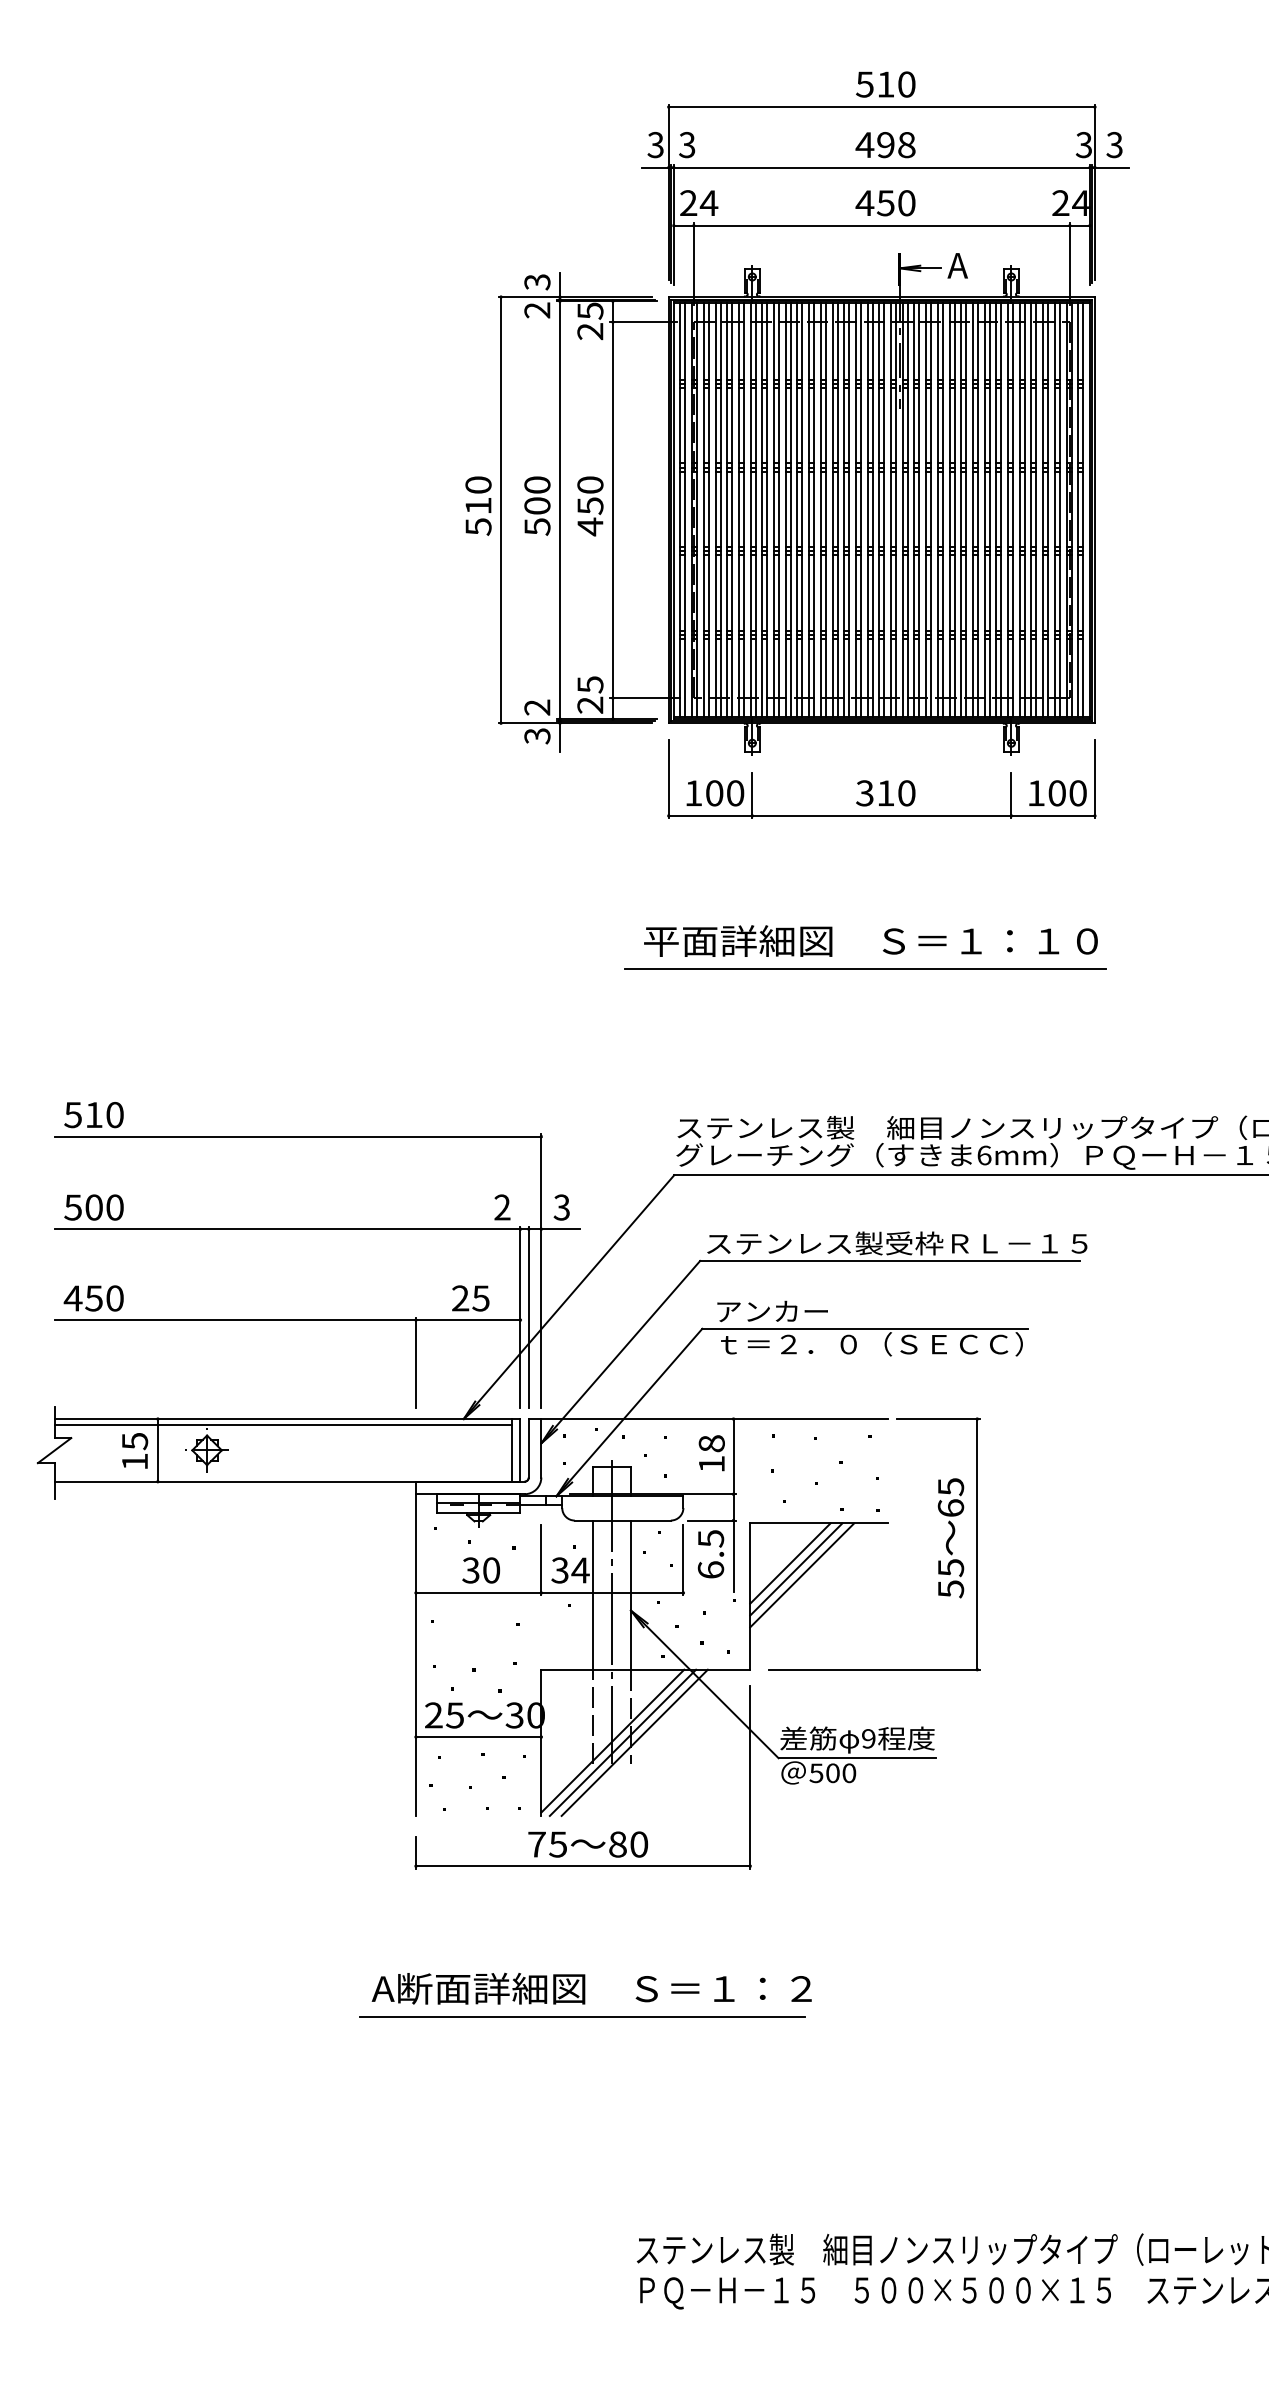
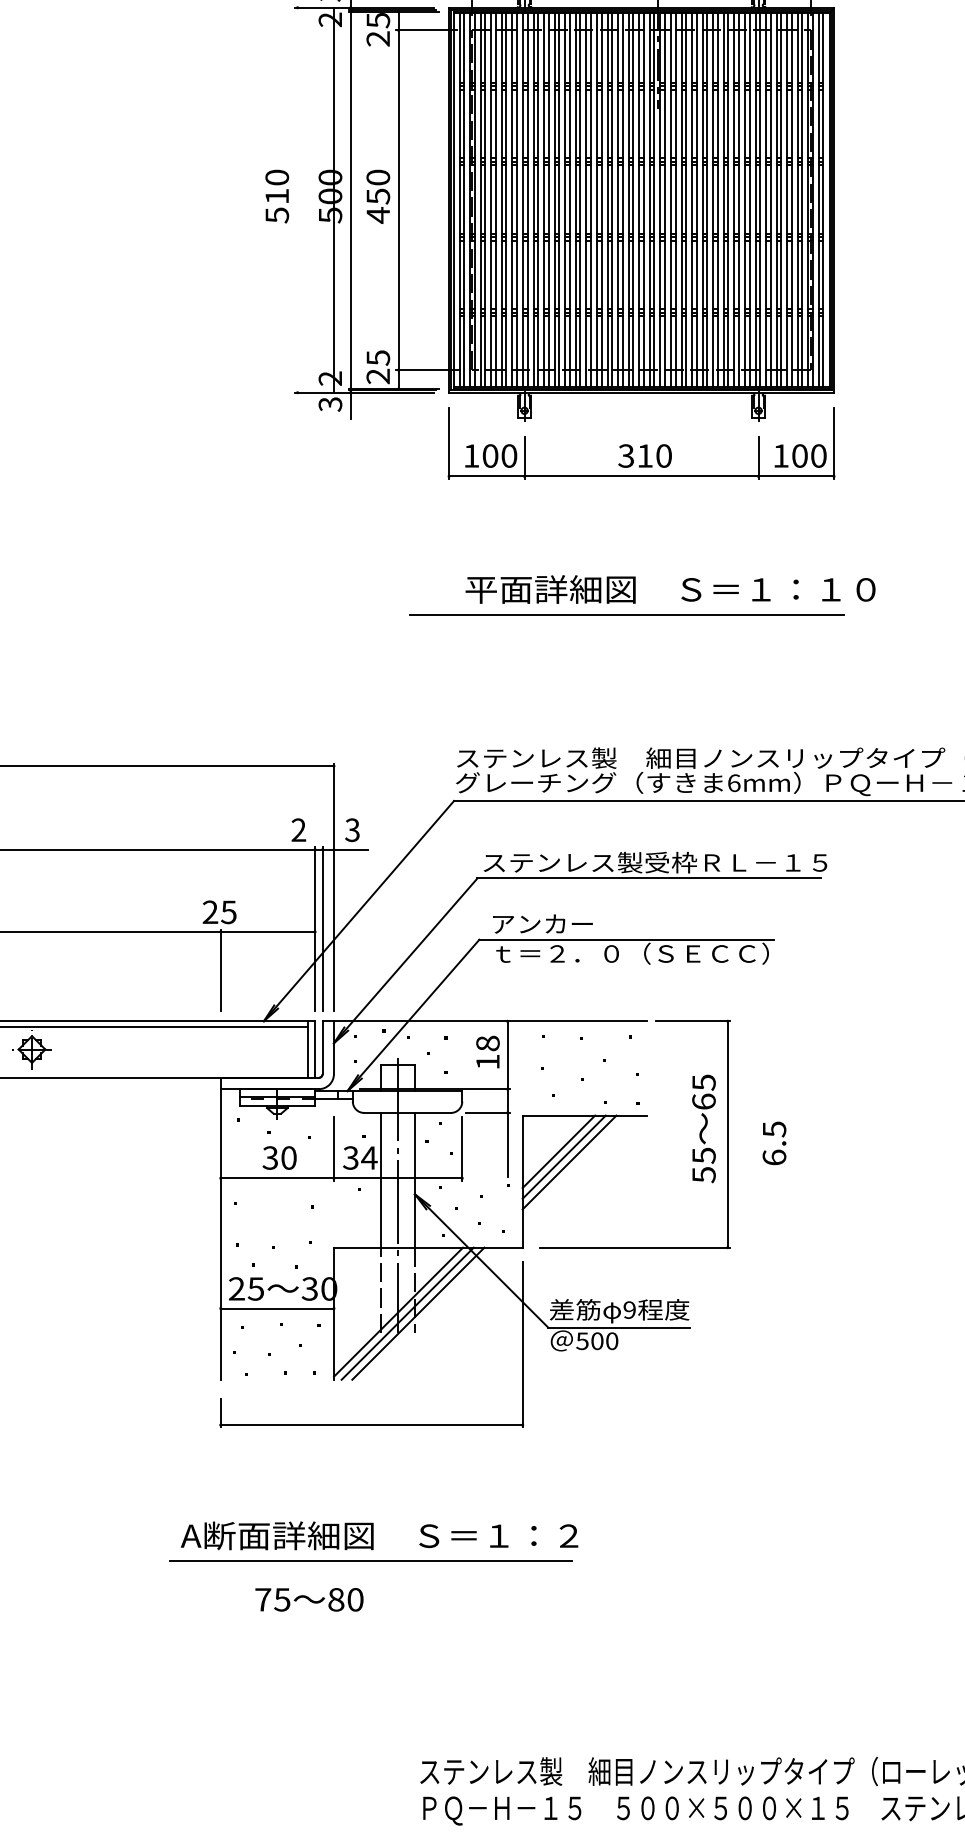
line: (501, 510) -> (334, 200), moved
text: (870, 940) -> (670, 588), moved
text: (470, 1298) -> (219, 912), moved
text: (710, 1554) -> (774, 1143), moved
text: (588, 1844) -> (309, 1599), moved

